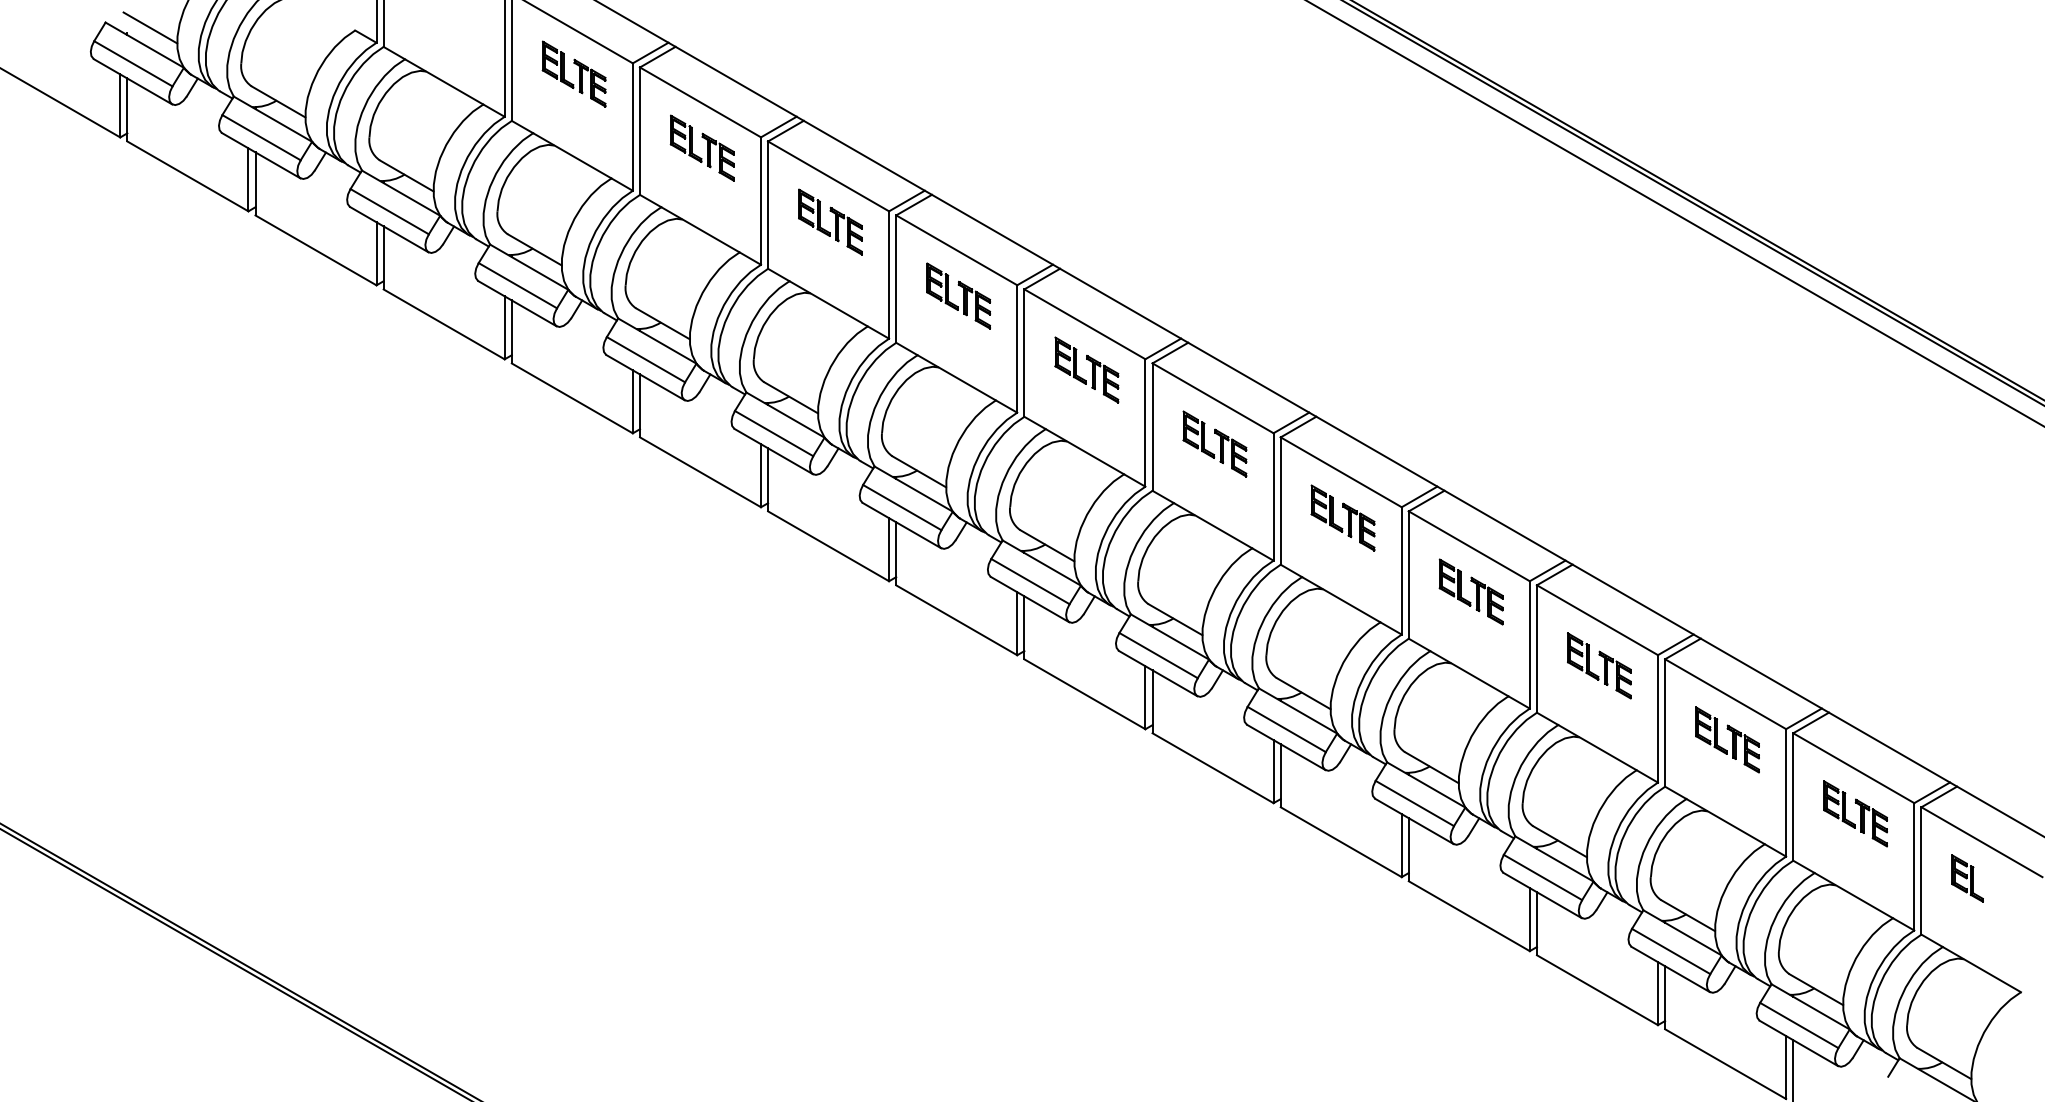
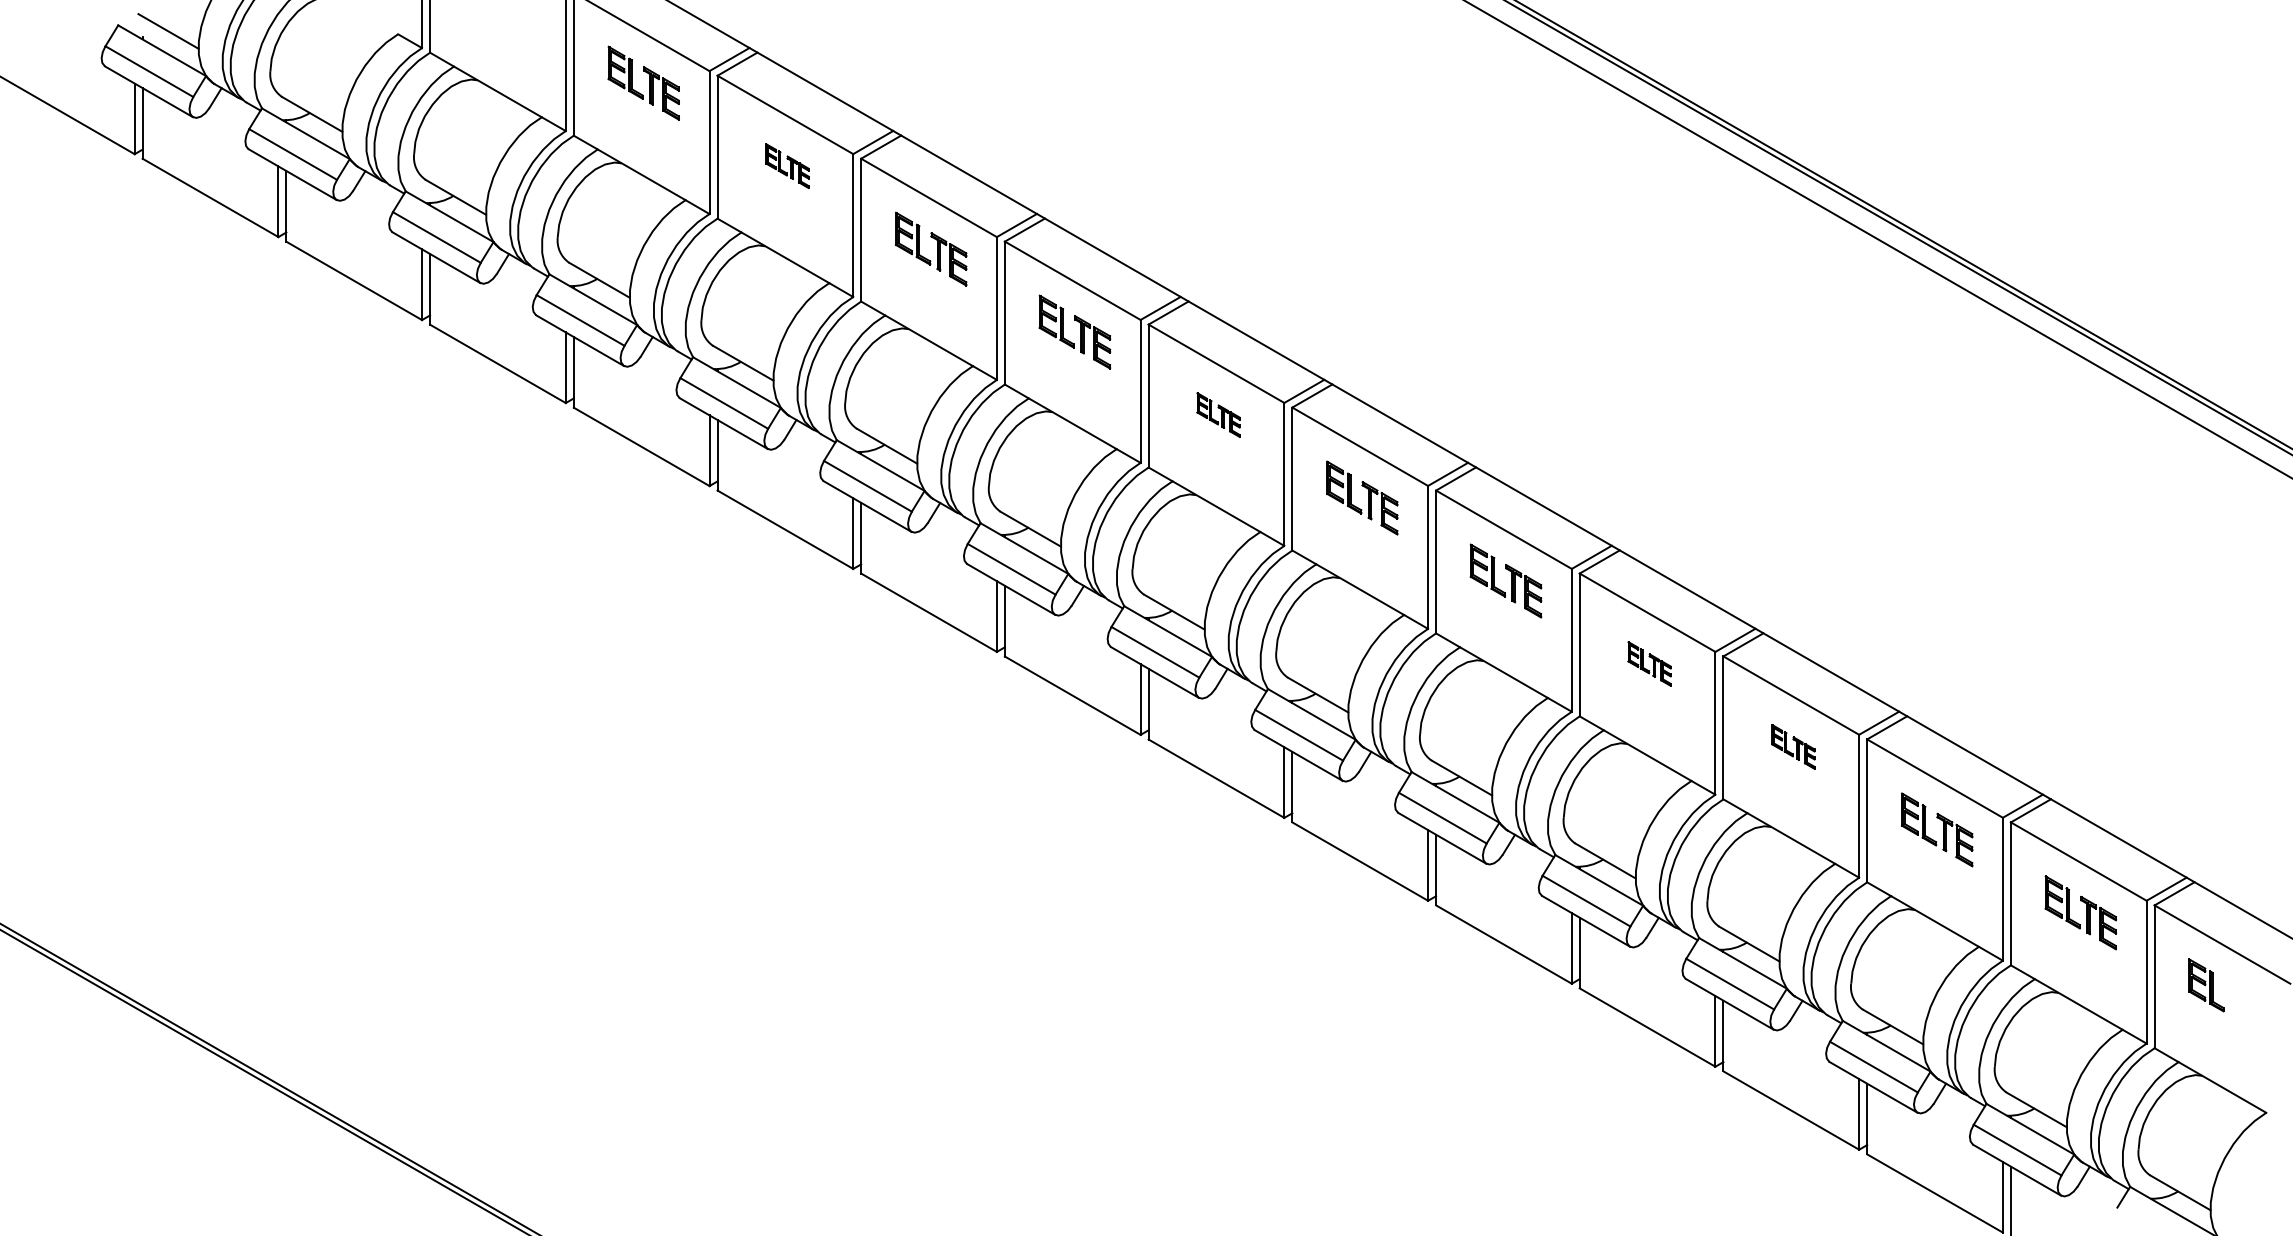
part: (702, 147) -> (787, 165), size x0.6
part: (1086, 369) -> (1218, 414), size x0.6
part: (1471, 591) -> (1649, 663), size x0.6
part: (1599, 665) -> (1793, 746), size x0.6

